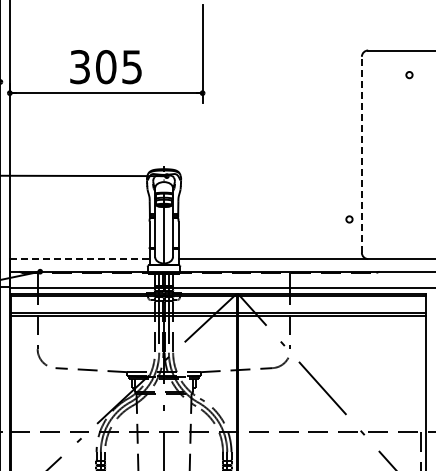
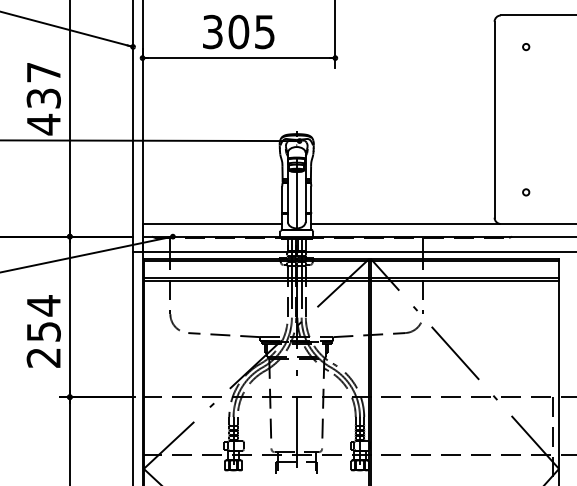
circle: (409, 75) -> (526, 47), moved
line: (361, 154) -> (494, 119), dashed -> solid
circle: (349, 219) -> (526, 192), moved
line: (79, 259) -> (212, 224), dashed -> solid

